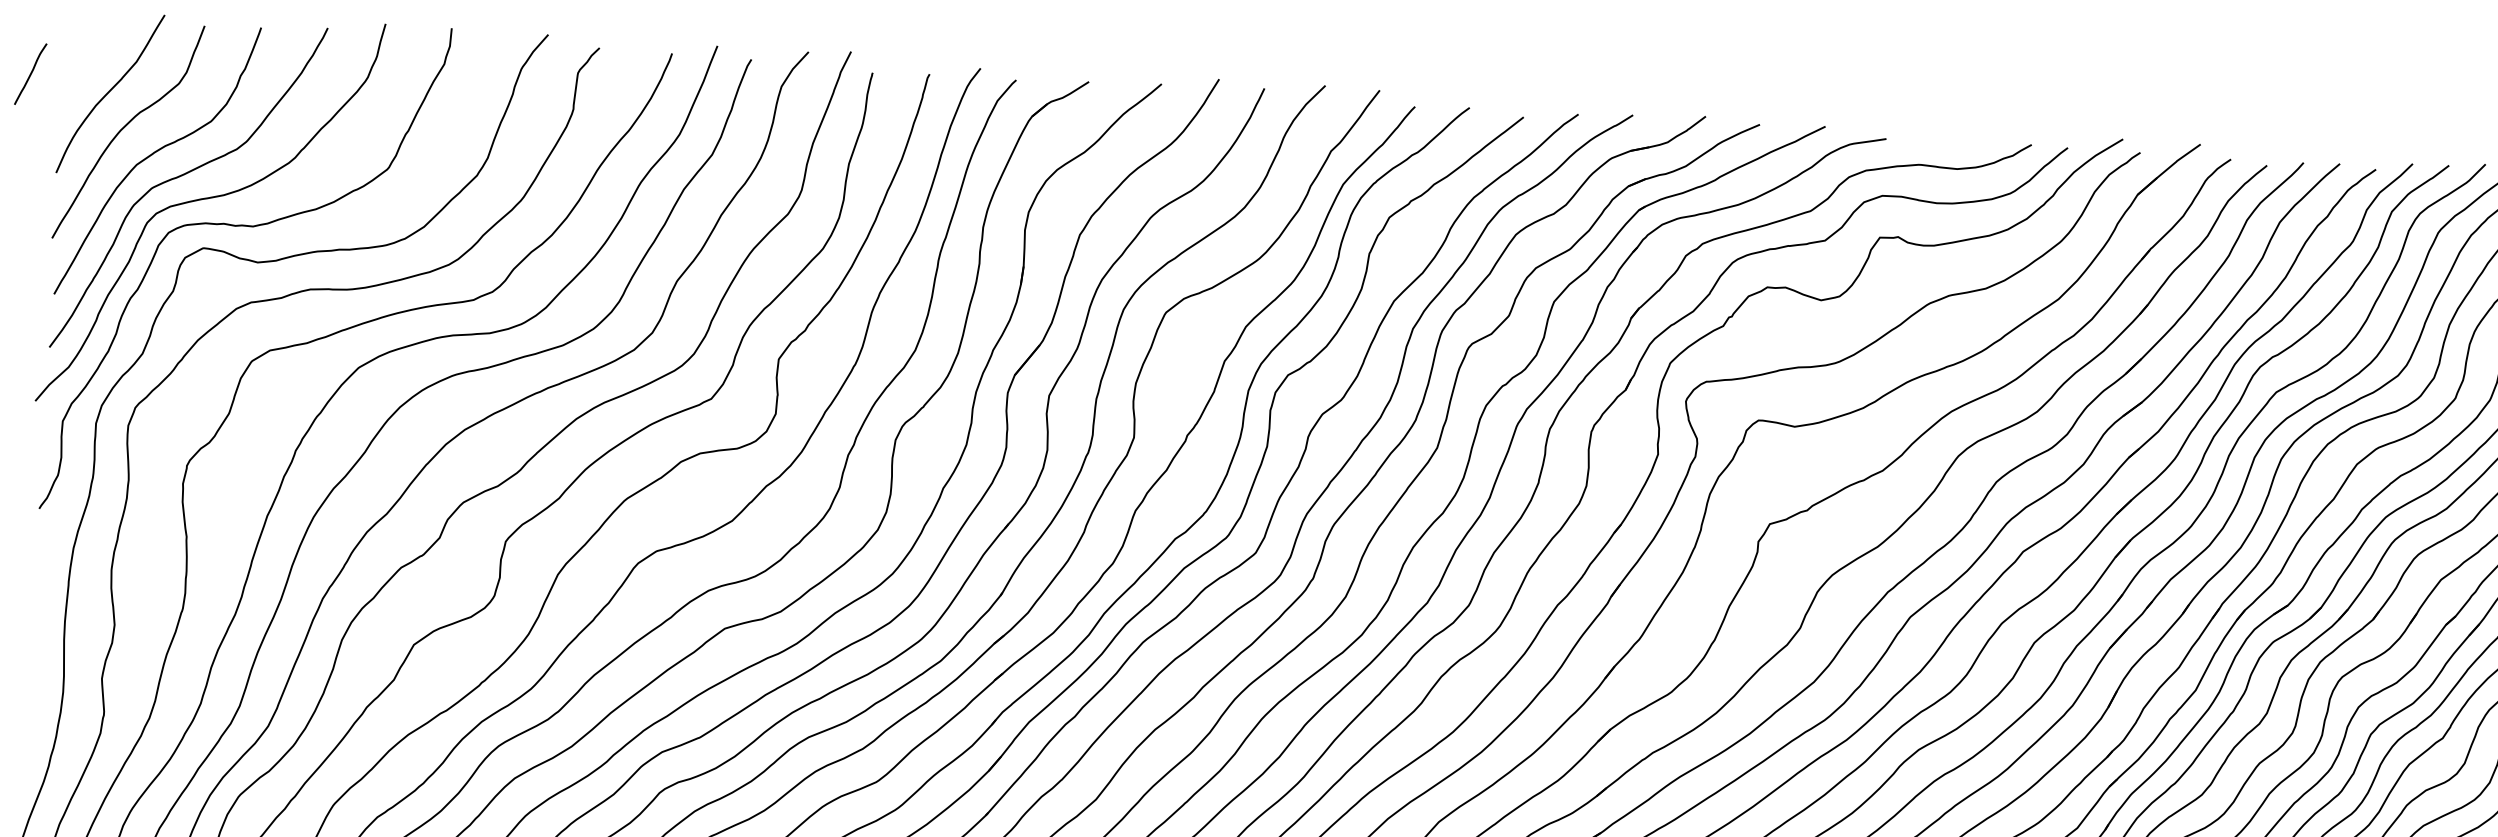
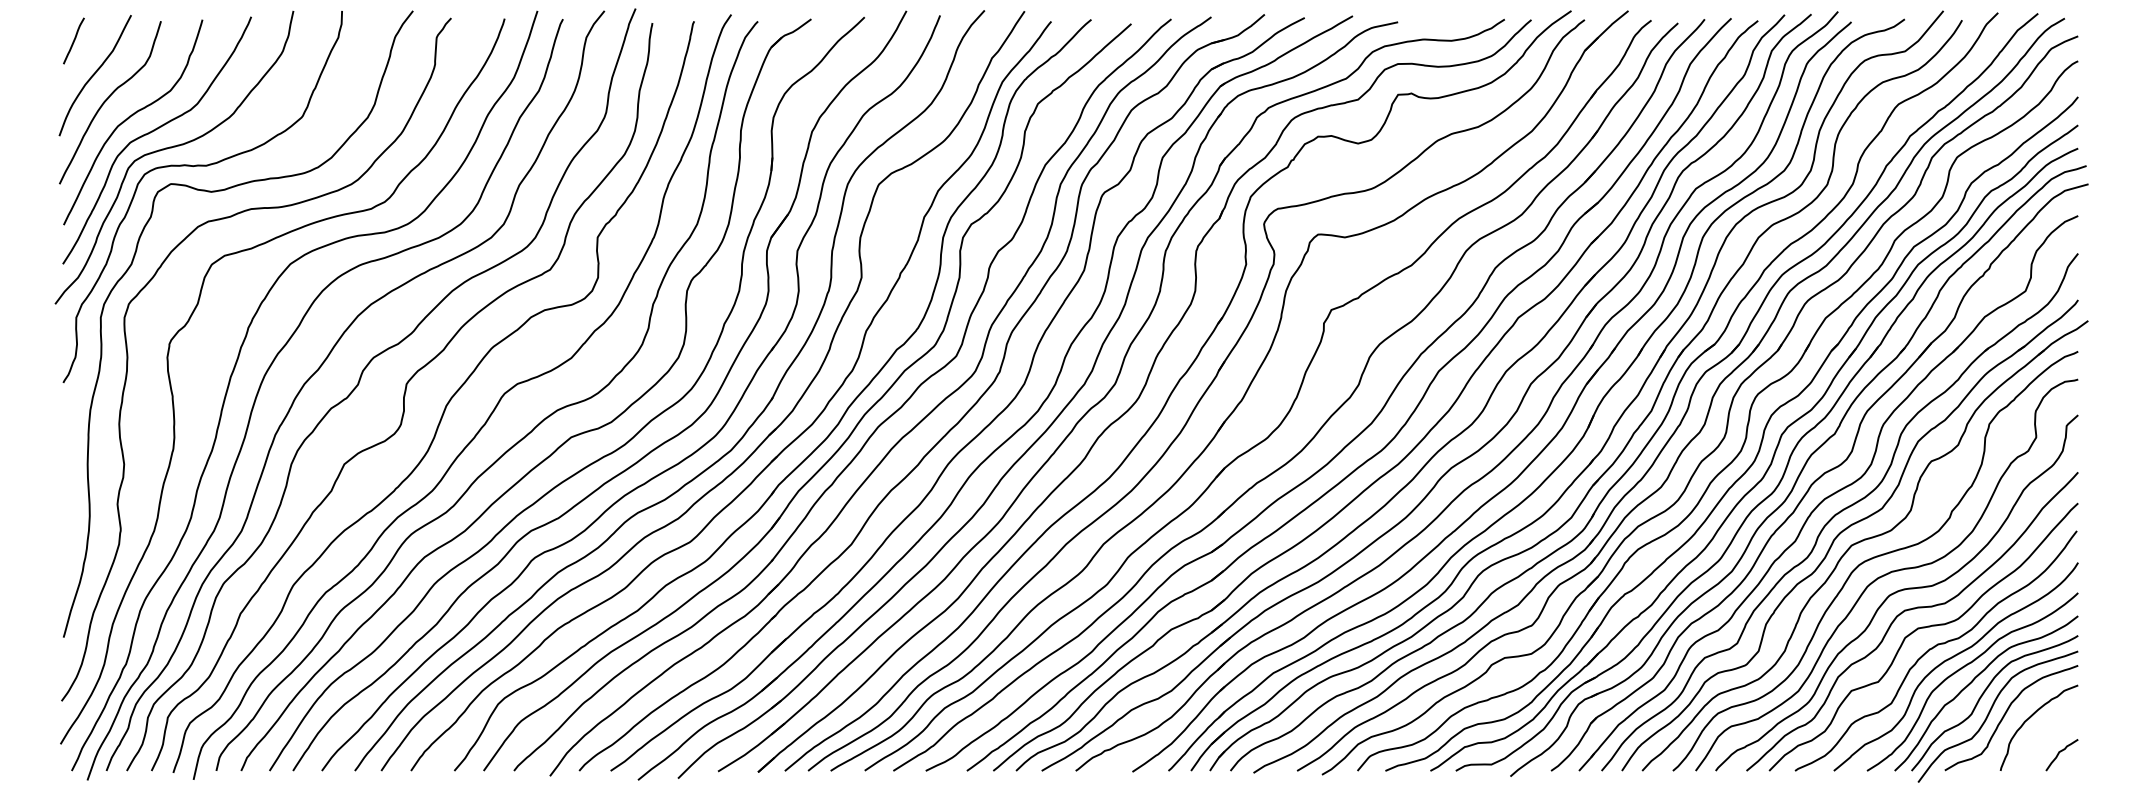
line: (30, 73) -> (73, 40), moved

